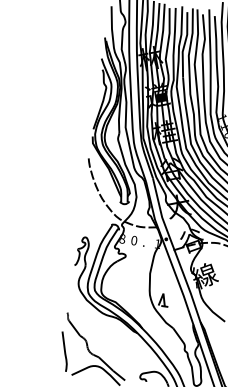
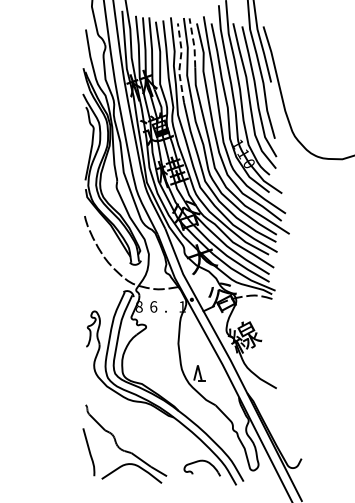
line: (197, 29) -> (193, 42), solid -> dashed
line: (184, 45) -> (180, 63), solid -> dashed
text: (134, 240) -> (153, 306), 0 -> 6

